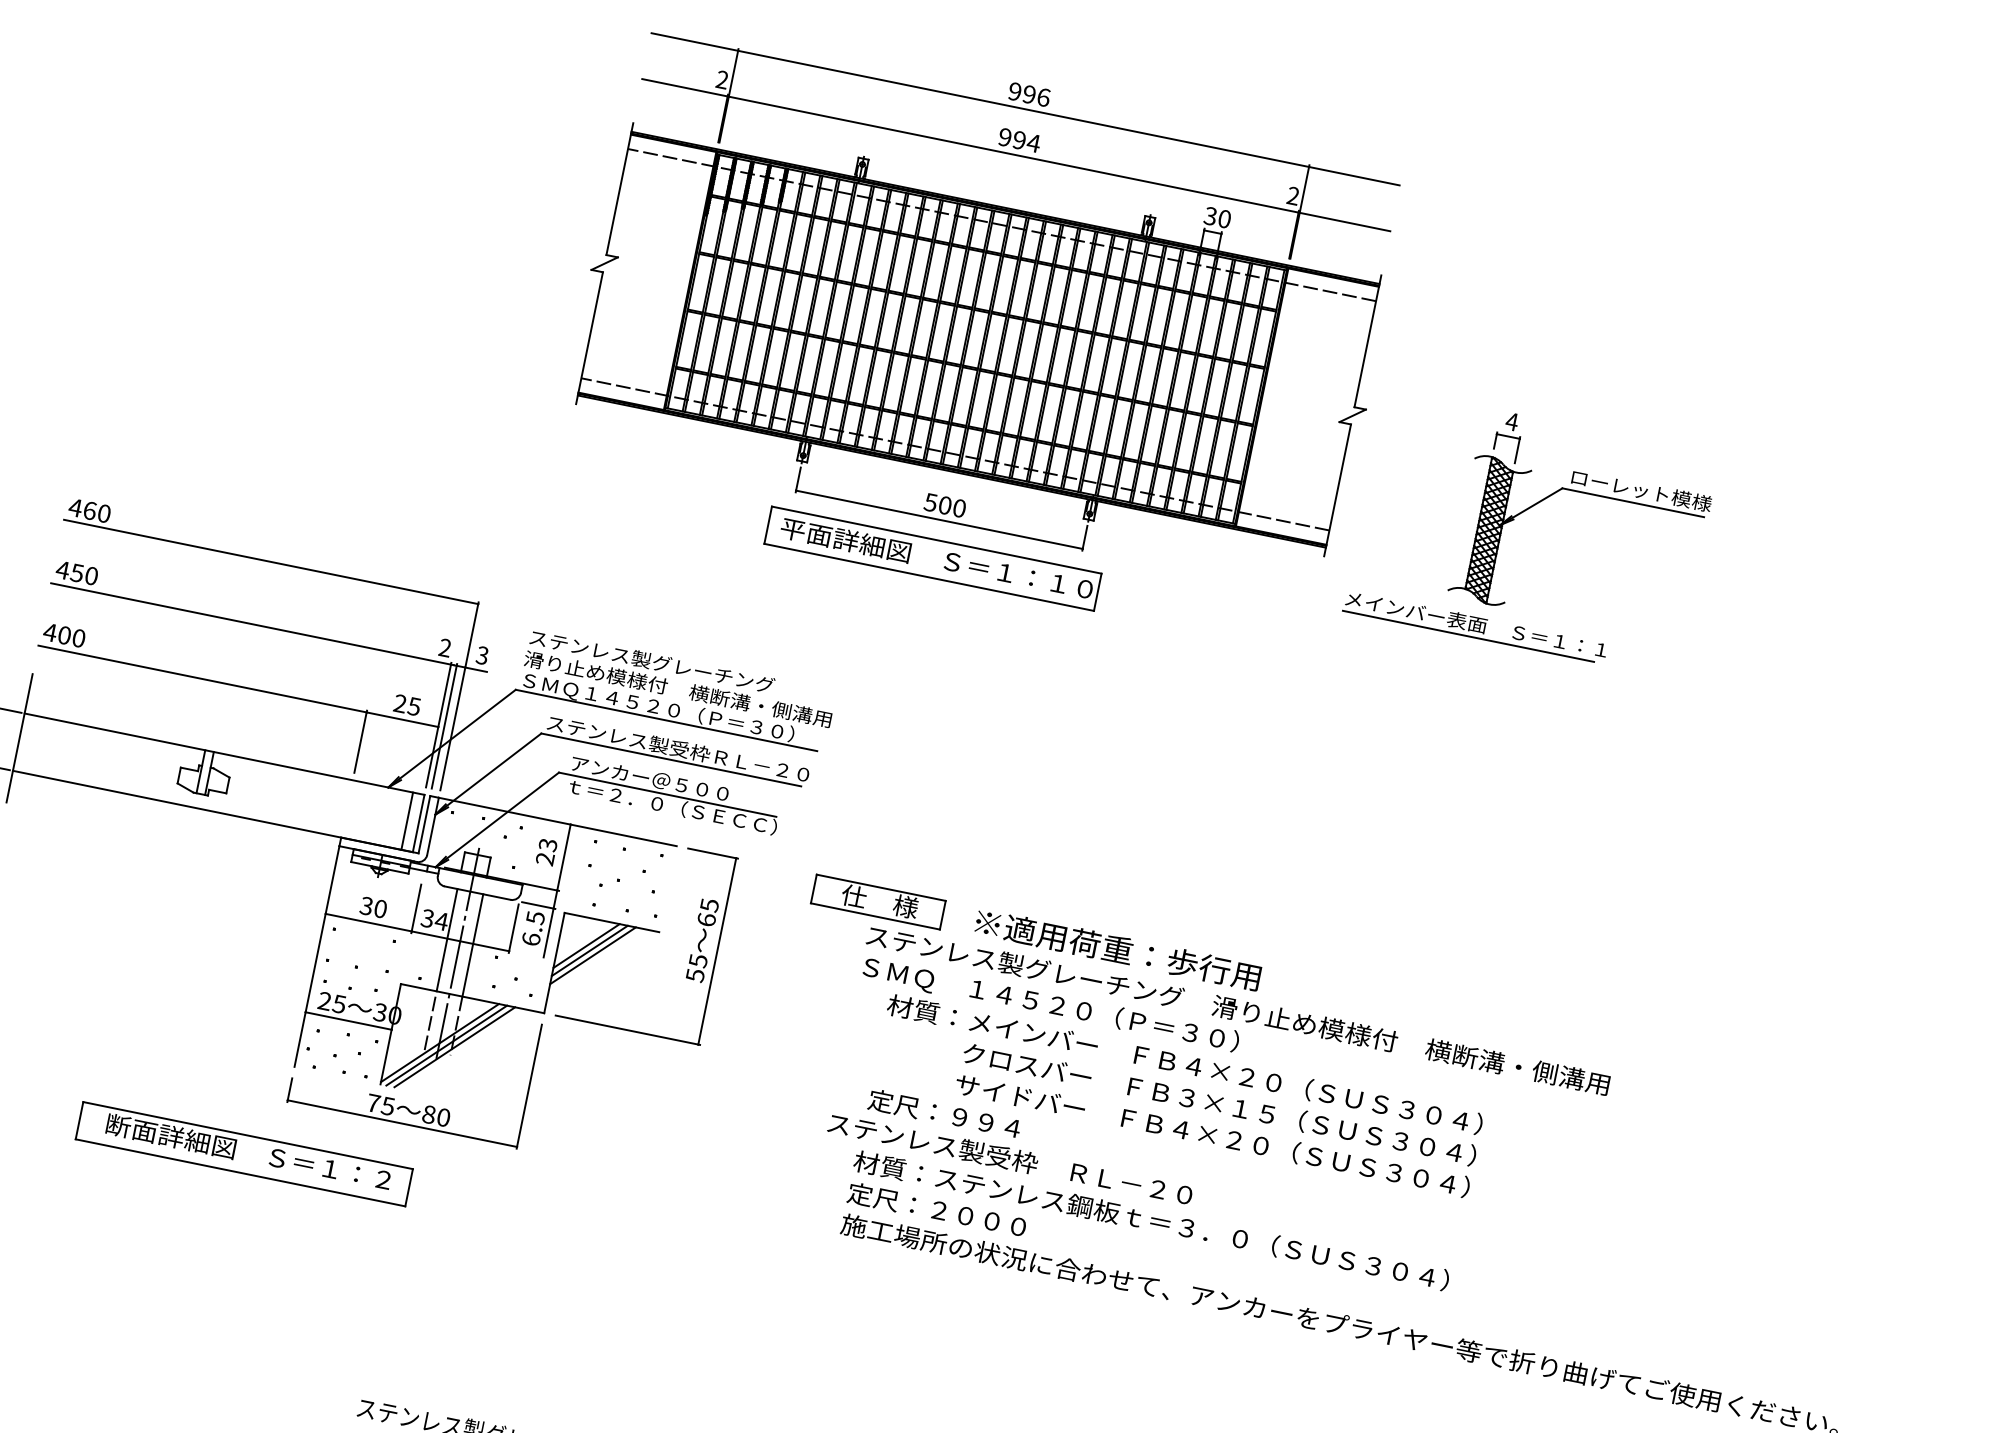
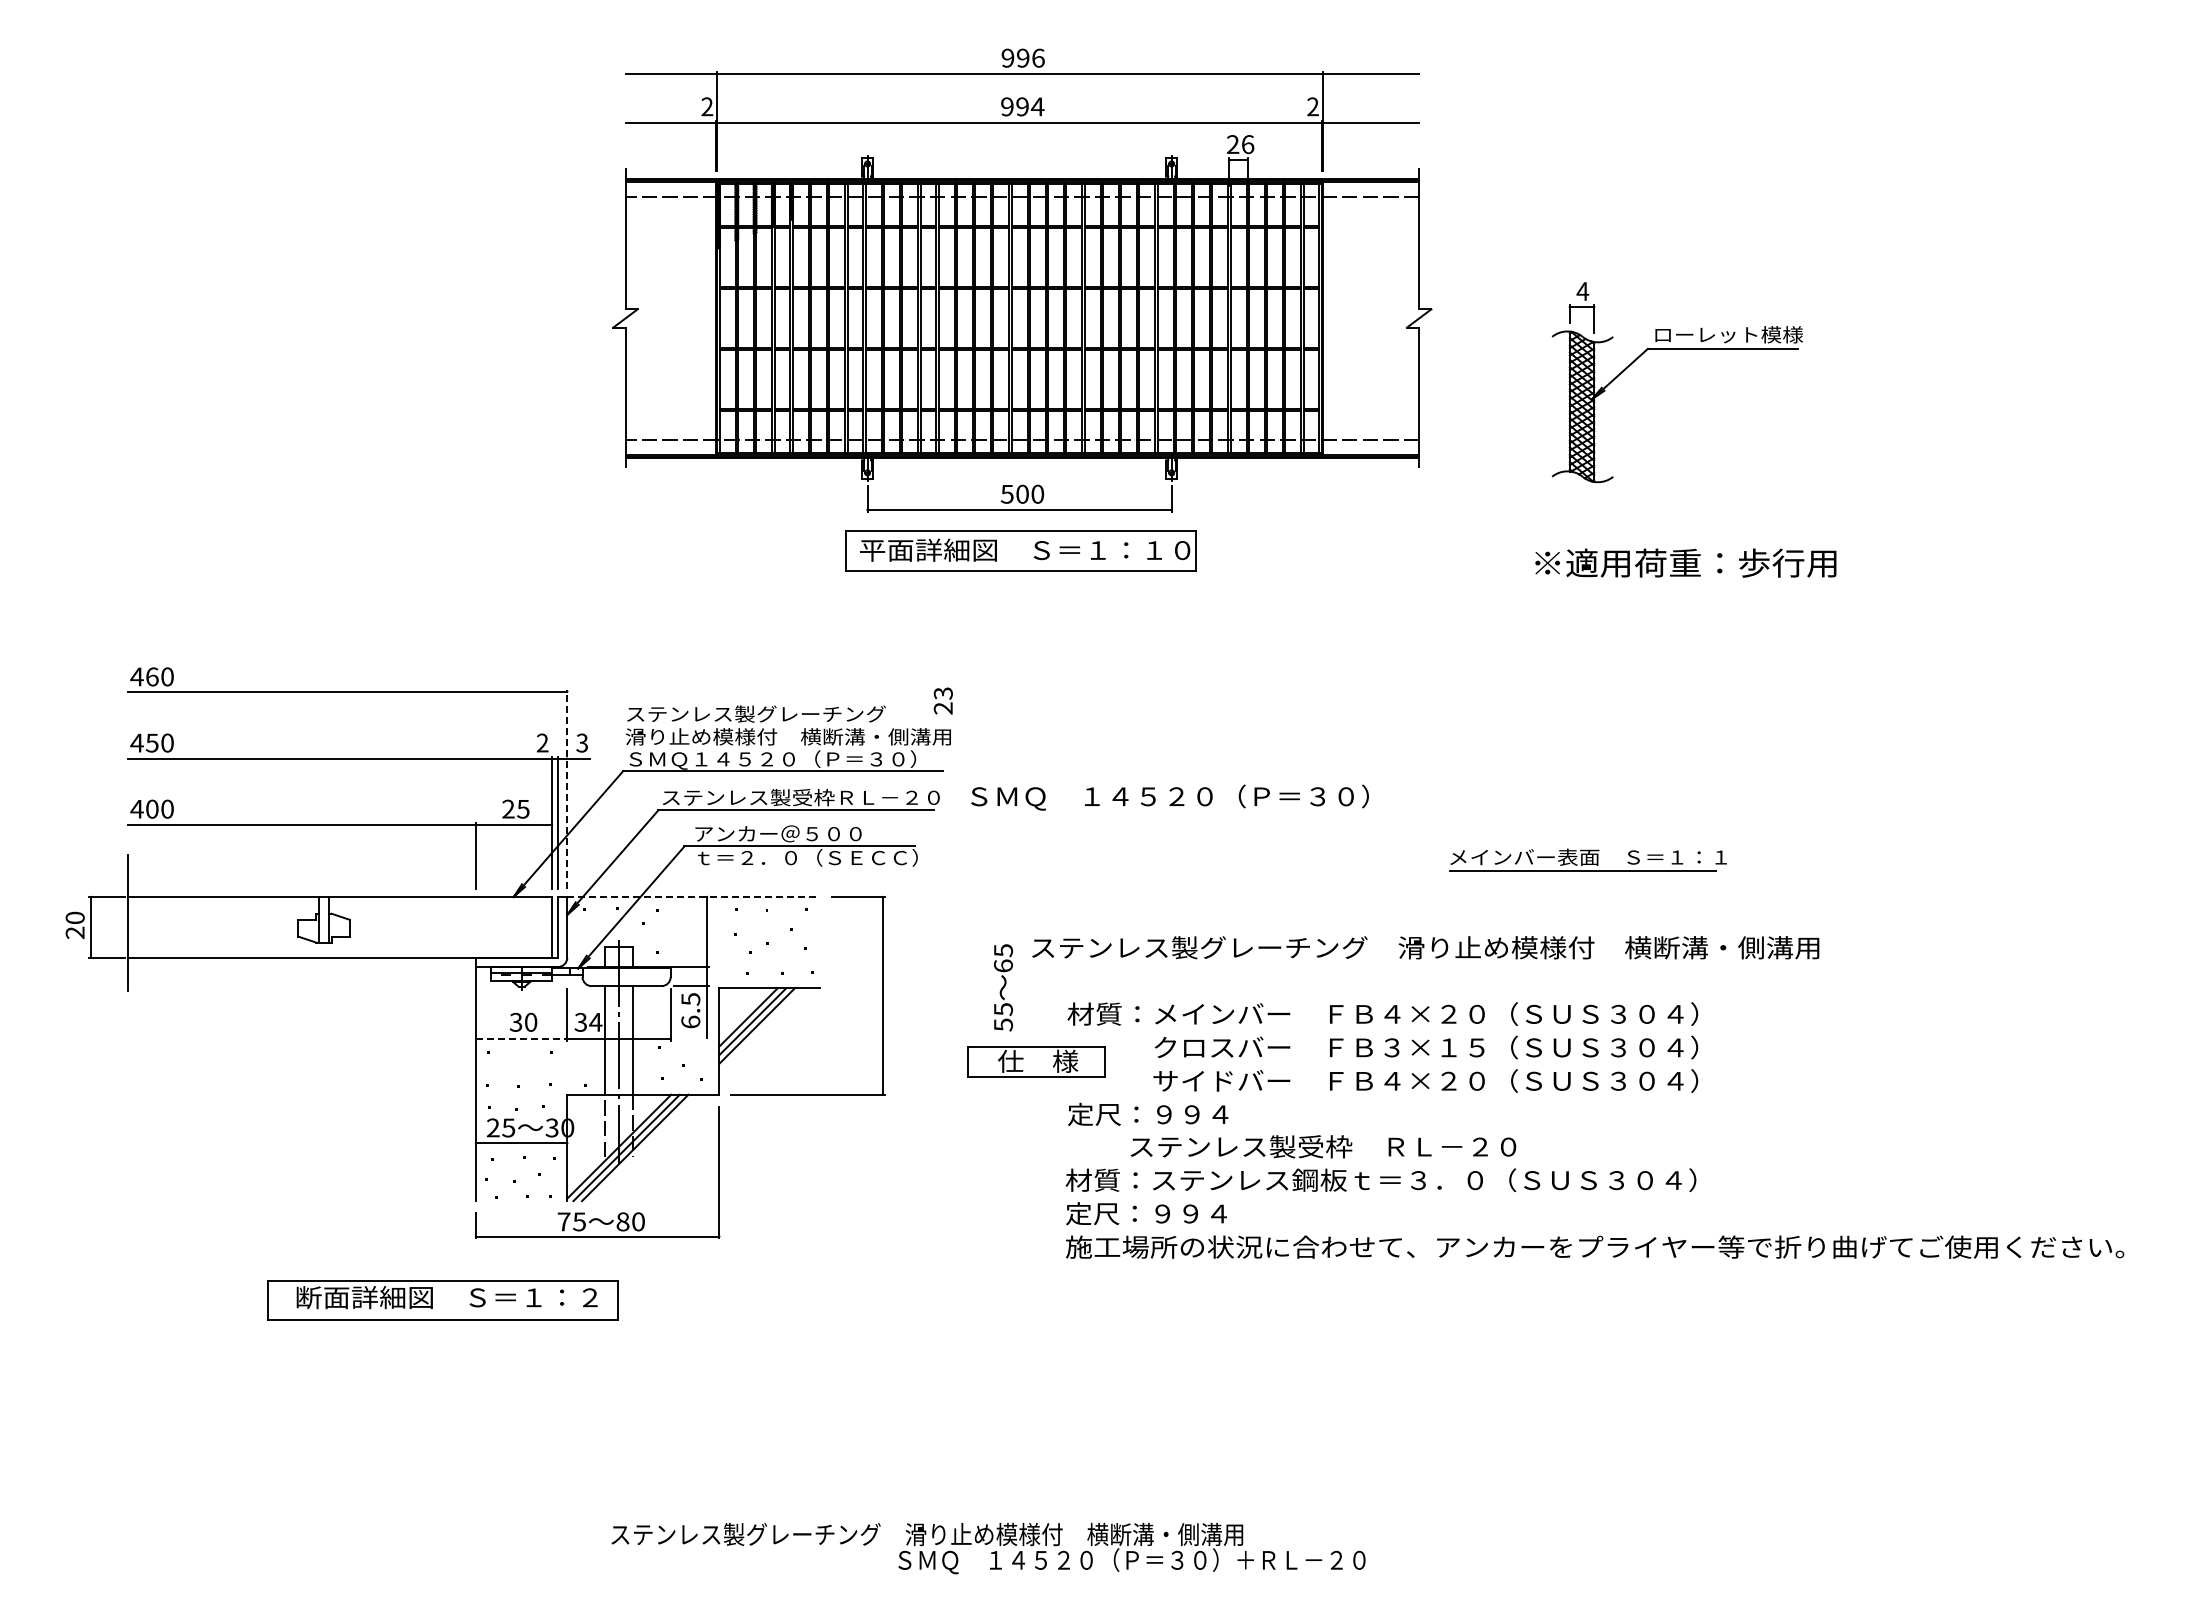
text: (1217, 217) -> (1240, 144), 30 -> 26
part: (1475, 626) -> (1587, 859), moved
line: (459, 696) -> (567, 789), solid -> dashed
line: (406, 821) -> (539, 927), removed
line: (557, 822) -> (693, 897), solid -> dashed
text: (545, 851) -> (942, 700), moved
part: (878, 901) -> (1036, 1061), moved
line: (368, 922) -> (521, 1038), solid -> dashed
text: (702, 940) -> (1003, 987), moved
text: (1117, 949) -> (1685, 562), moved
text: (1050, 1005) -> (1169, 797), moved
text: (1010, 1158) -> (1323, 1146), moved
text: (978, 1218) -> (1204, 1213), 定尺：２０００ -> 定尺：９９４

